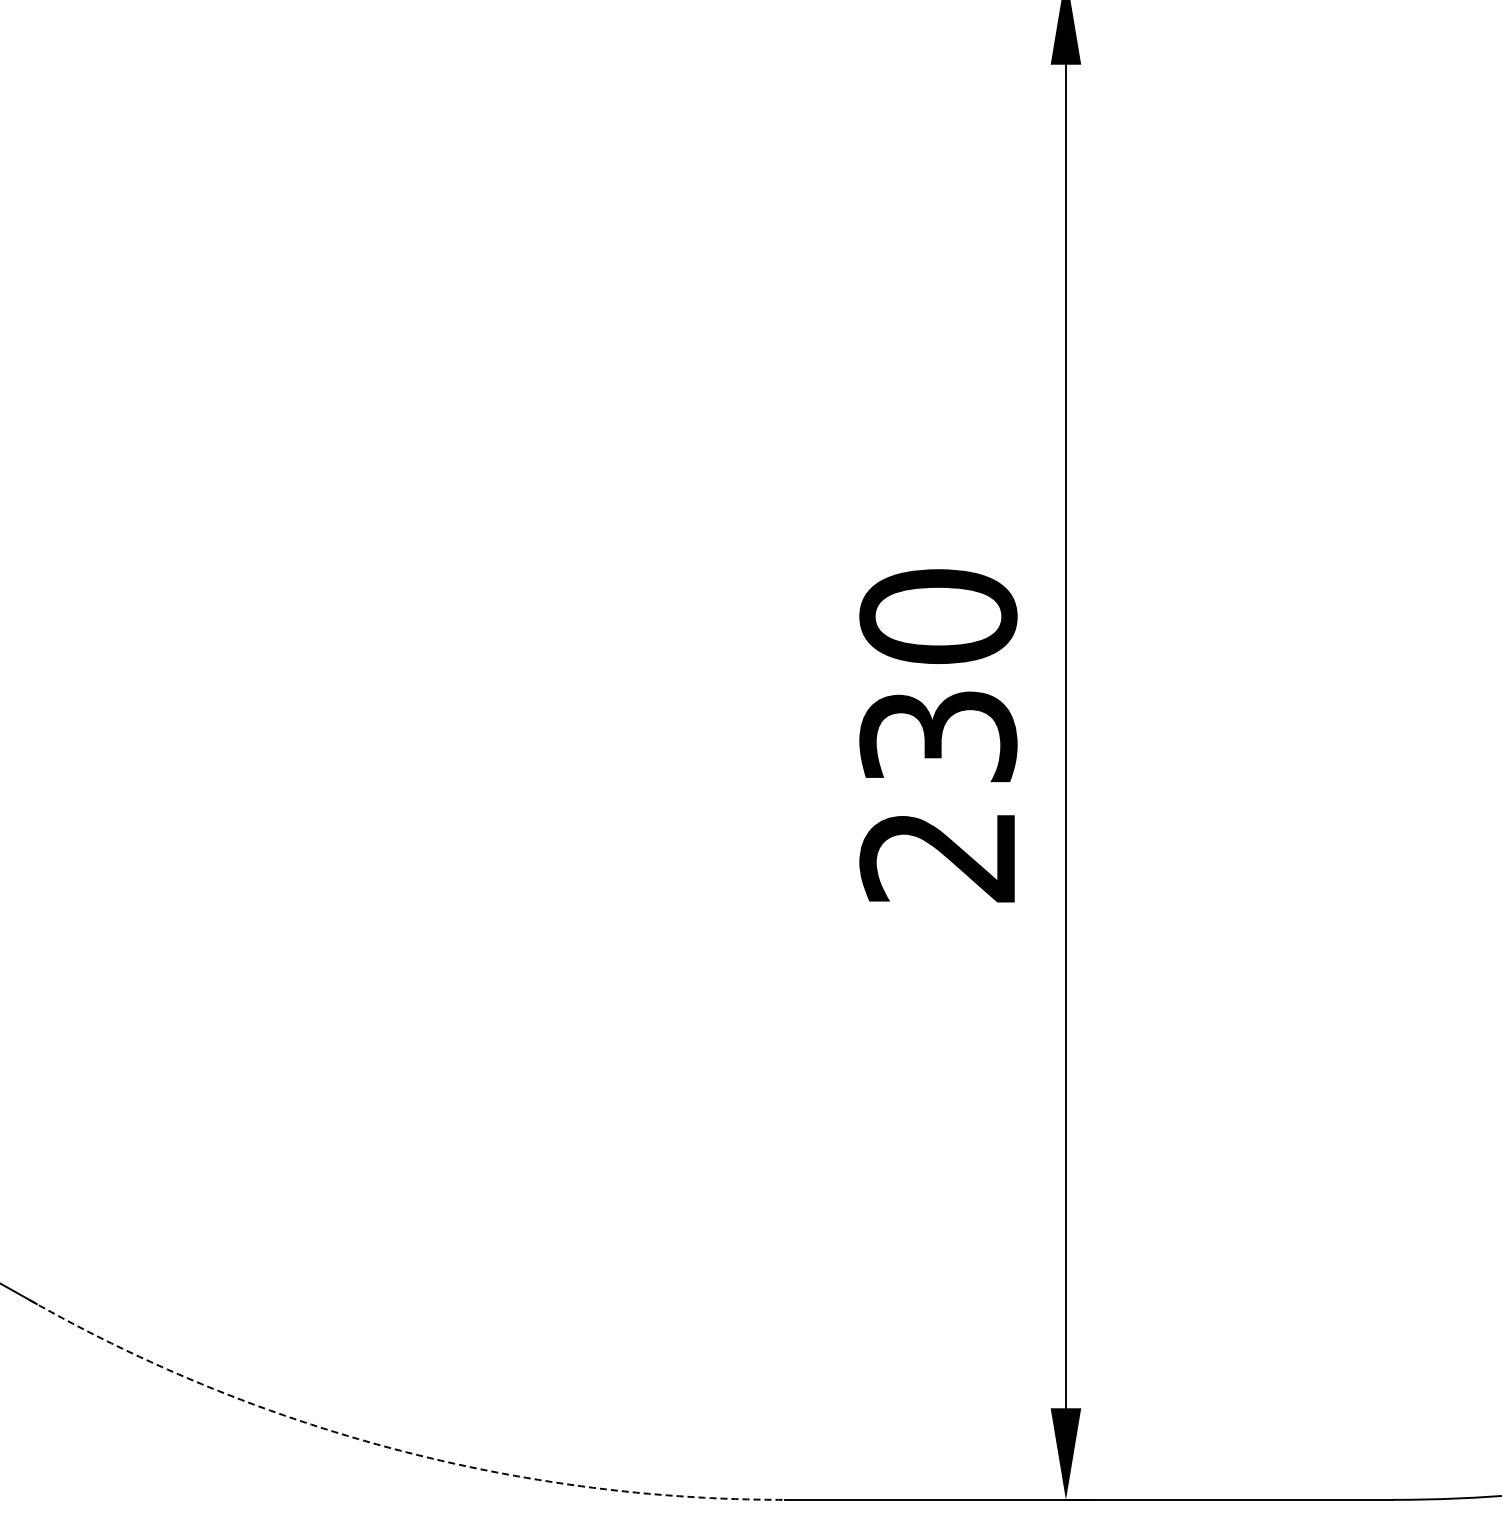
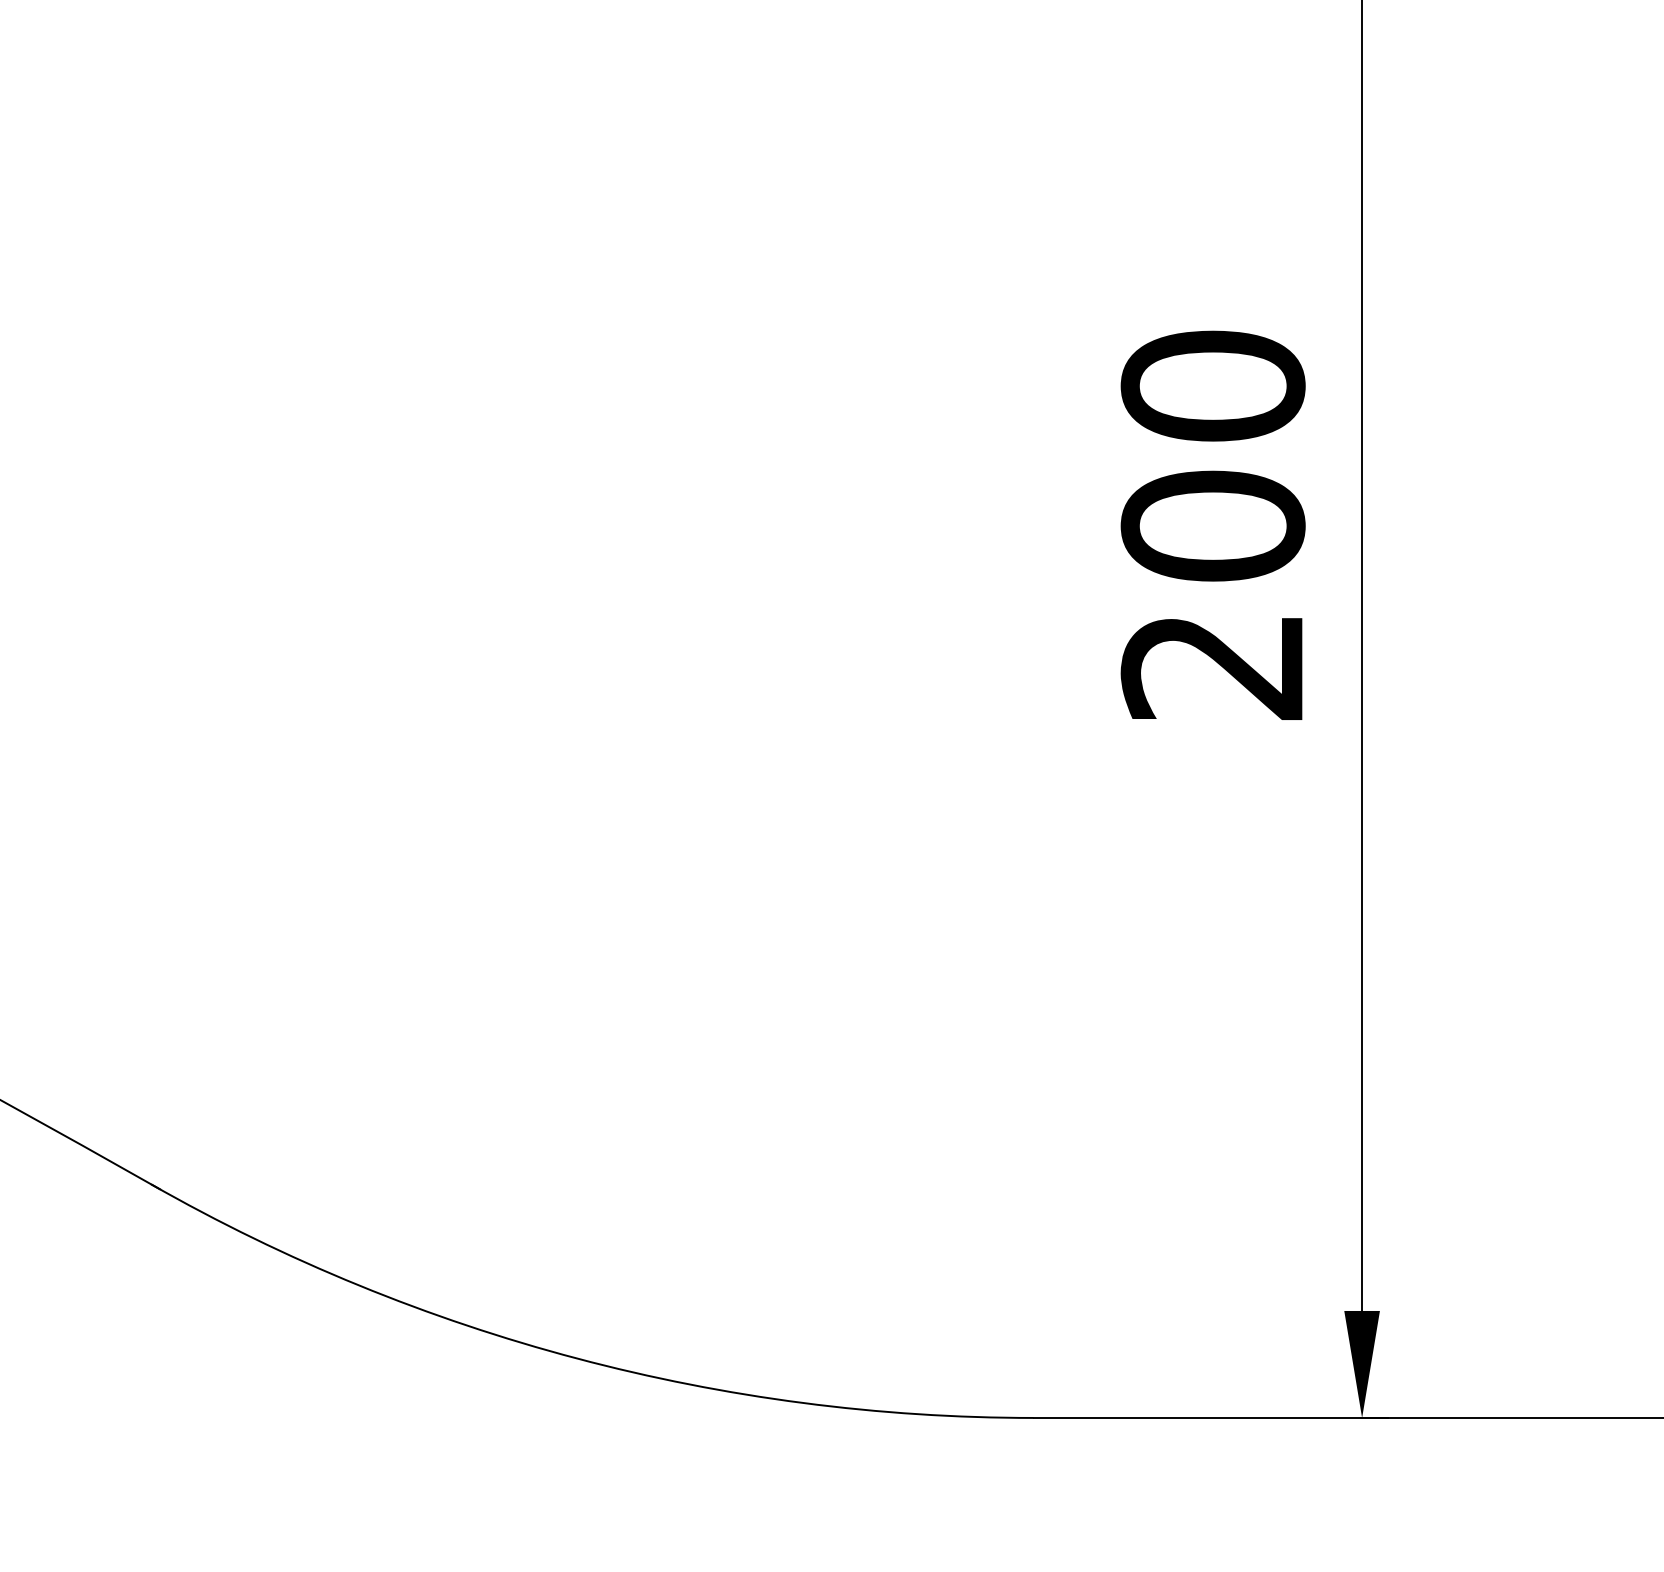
text: (938, 736) -> (1213, 526), 230 -> 200
arc: (394, 1449) -> (577, 1359), dashed -> solid

